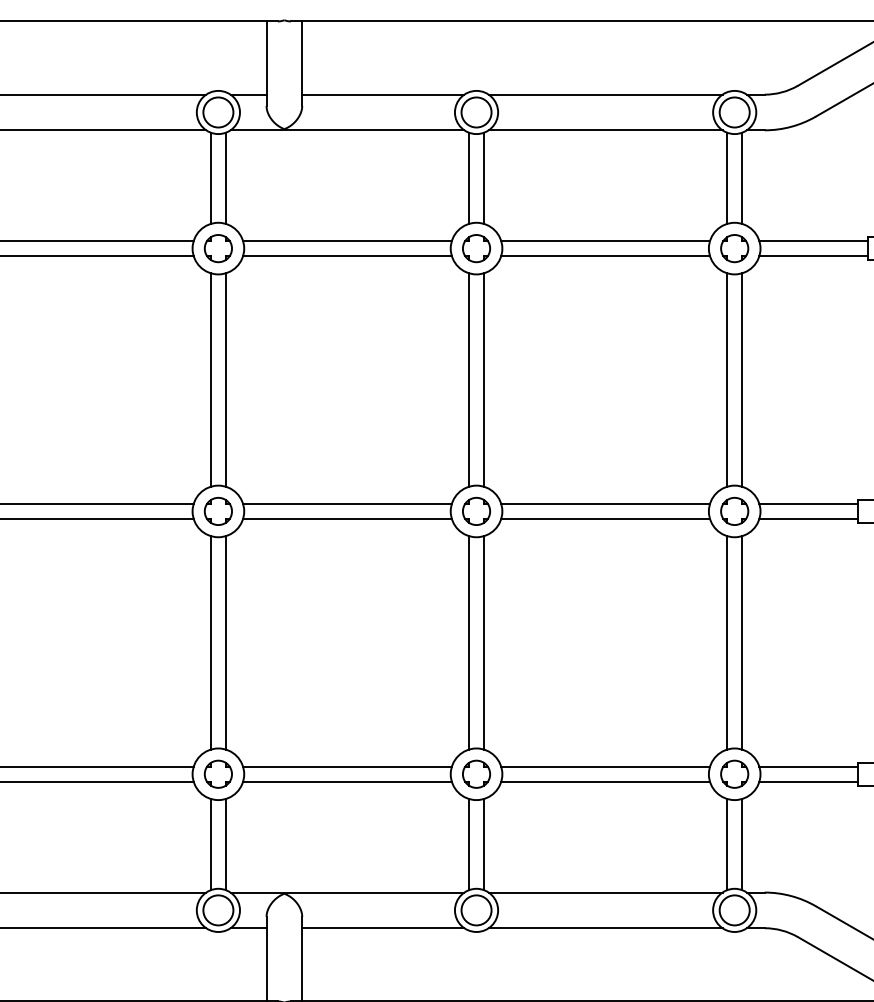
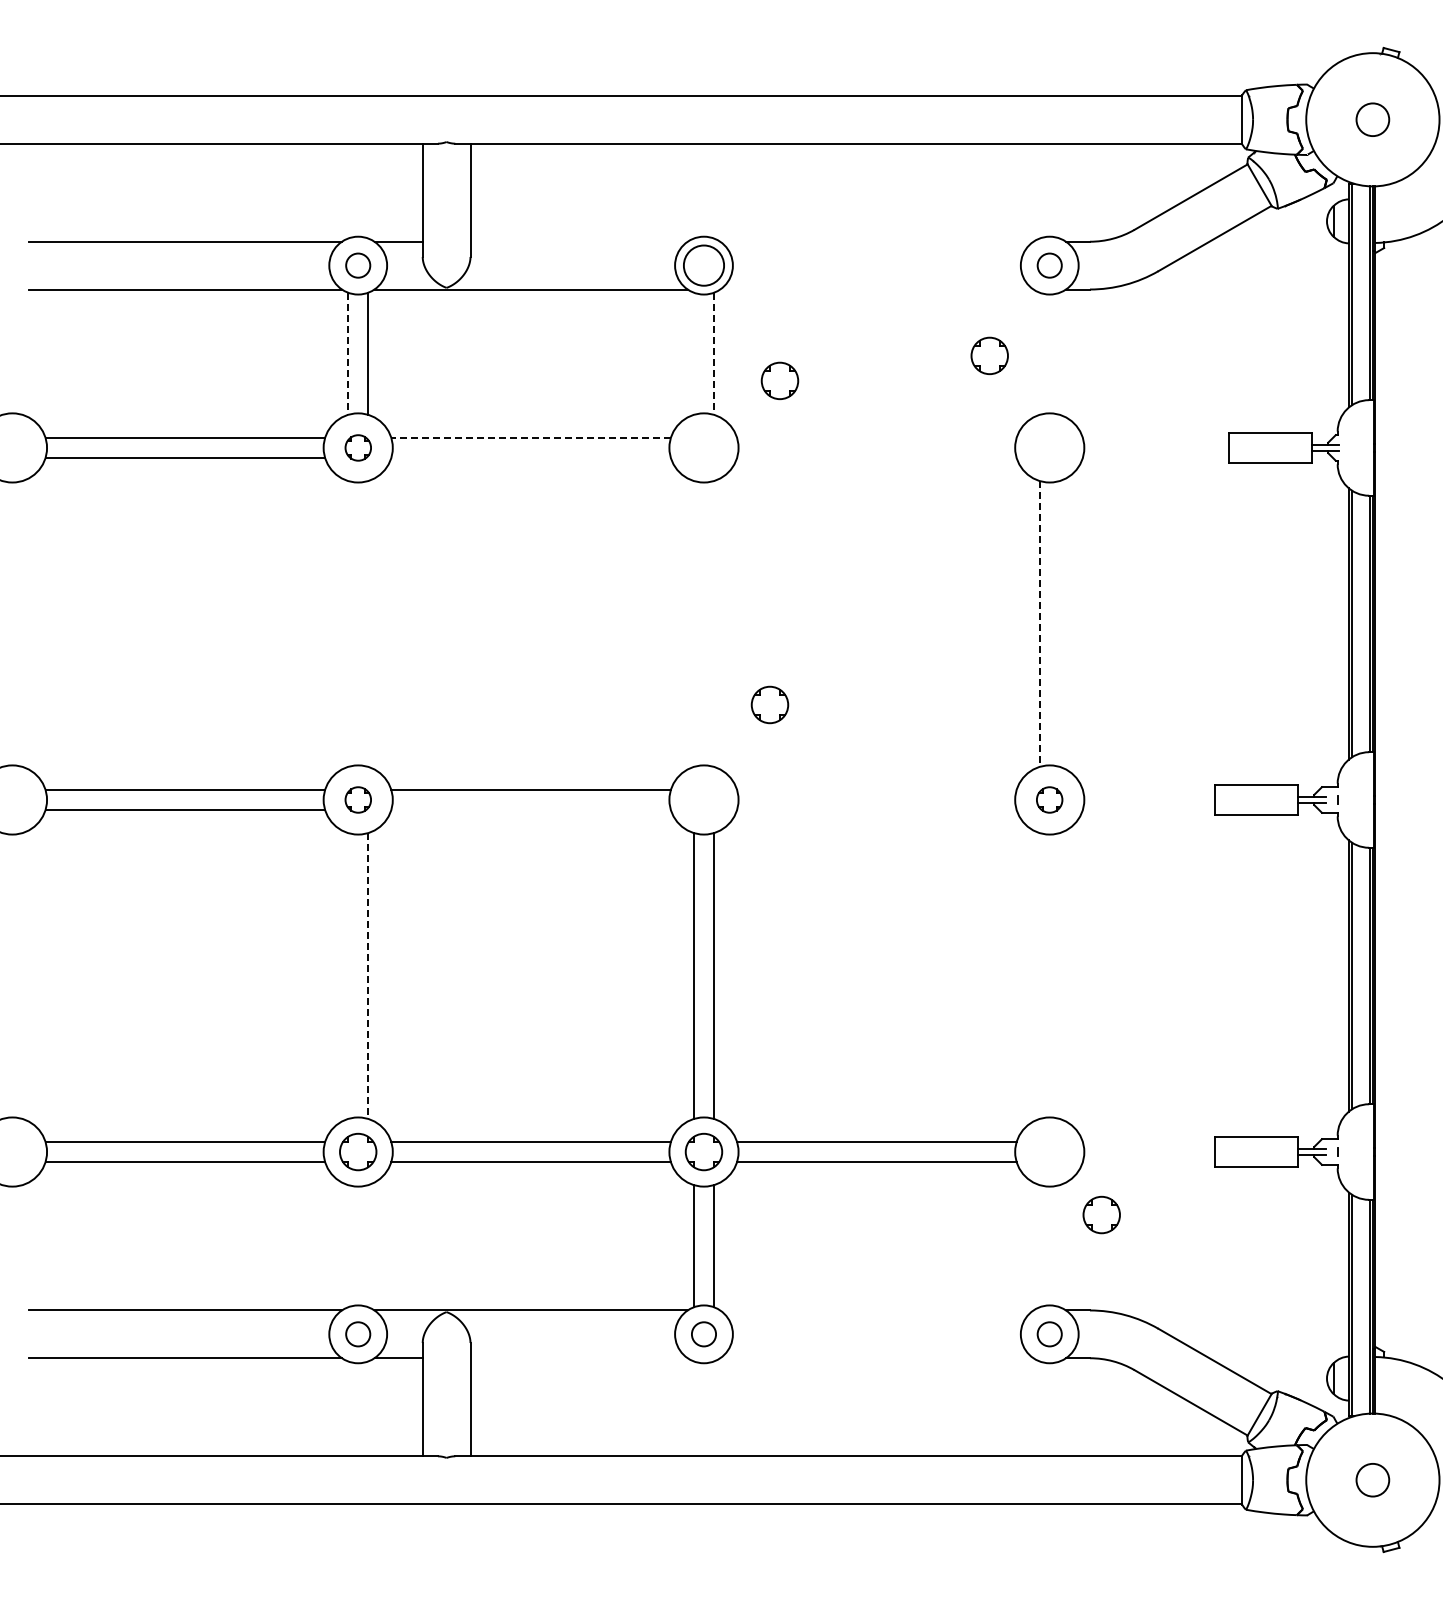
line: (382, 94) -> (578, 241), removed
line: (605, 94) -> (876, 241), removed
circle: (218, 112) -> (358, 265), size x0.6
circle: (734, 112) -> (1049, 265), size x0.6
line: (605, 130) -> (876, 289), removed
line: (211, 178) -> (348, 354), solid -> dashed
line: (468, 178) -> (693, 353), removed
line: (484, 178) -> (714, 354), solid -> dashed
line: (727, 178) -> (1039, 353), removed
line: (741, 178) -> (1059, 353), removed
line: (347, 240) -> (531, 437), solid -> dashed
line: (605, 240) -> (876, 437), removed
line: (813, 240) -> (1155, 437), removed
part: (218, 248) -> (358, 447), size x0.7
part: (476, 248) -> (779, 380), moved
part: (734, 248) -> (989, 355), moved
line: (347, 256) -> (530, 458), removed
line: (605, 256) -> (876, 458), removed
line: (813, 256) -> (1155, 458), removed
line: (211, 379) -> (348, 623), removed
line: (226, 379) -> (368, 623), removed
line: (468, 379) -> (693, 623), removed
line: (484, 379) -> (714, 623), removed
line: (727, 379) -> (1039, 623), solid -> dashed
line: (741, 379) -> (1059, 623), removed
line: (605, 503) -> (876, 789), removed
line: (808, 503) -> (1148, 789), removed
part: (218, 511) -> (358, 799), size x0.7
part: (476, 511) -> (769, 704), moved
part: (734, 511) -> (1049, 799), size x0.7
line: (347, 519) -> (530, 810), removed
line: (605, 519) -> (876, 810), removed
line: (808, 519) -> (1148, 810), removed
line: (211, 642) -> (348, 975), removed
line: (727, 642) -> (1039, 975), removed
line: (741, 642) -> (1059, 975), removed
line: (226, 643) -> (368, 976), solid -> dashed
line: (808, 766) -> (1148, 1141), removed
part: (734, 773) -> (1101, 1214), moved
line: (808, 782) -> (1148, 1162), removed
line: (211, 844) -> (348, 1246), removed
line: (226, 844) -> (368, 1246), removed
line: (727, 844) -> (1039, 1246), removed
line: (741, 844) -> (1059, 1246), removed
line: (605, 892) -> (876, 1310), removed
circle: (218, 910) -> (358, 1334), size x0.6
circle: (476, 910) -> (703, 1334), size x0.6
circle: (734, 910) -> (1049, 1334), size x0.6
line: (382, 928) -> (578, 1358), removed
line: (605, 928) -> (876, 1358), removed

